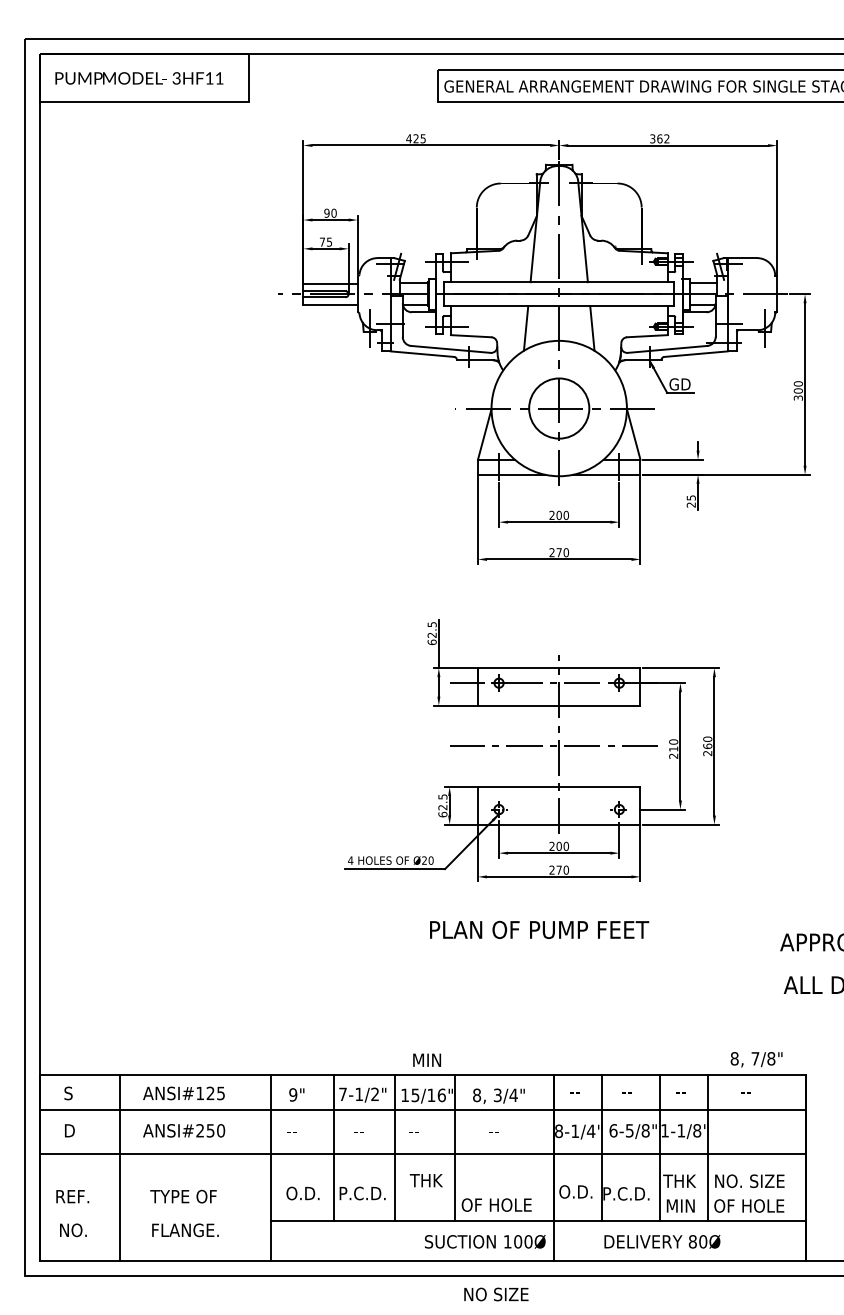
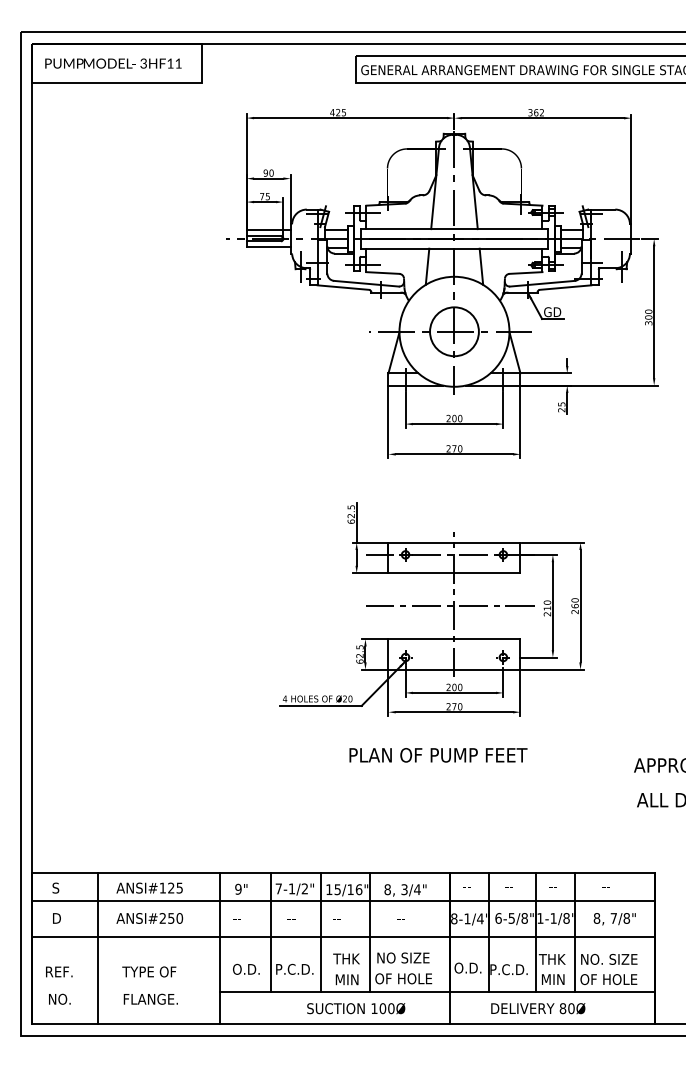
text: (426, 1059) -> (346, 979), moved
text: (756, 1059) -> (614, 919), moved
text: (485, 1241) -> (356, 1008), moved
text: (496, 1294) -> (403, 958), moved

